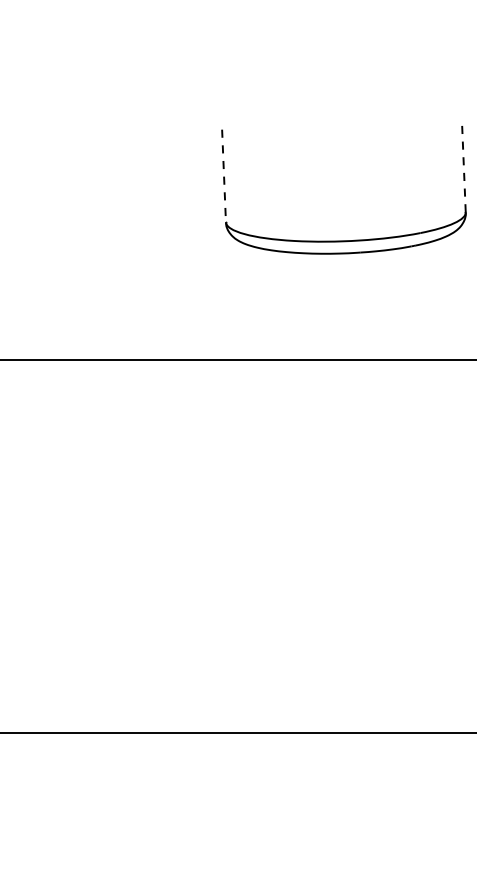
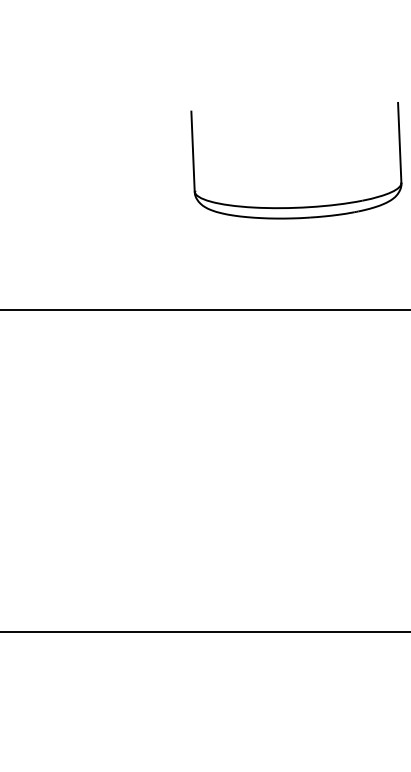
line: (463, 165) -> (399, 142), dashed -> solid
line: (224, 175) -> (193, 151), dashed -> solid

